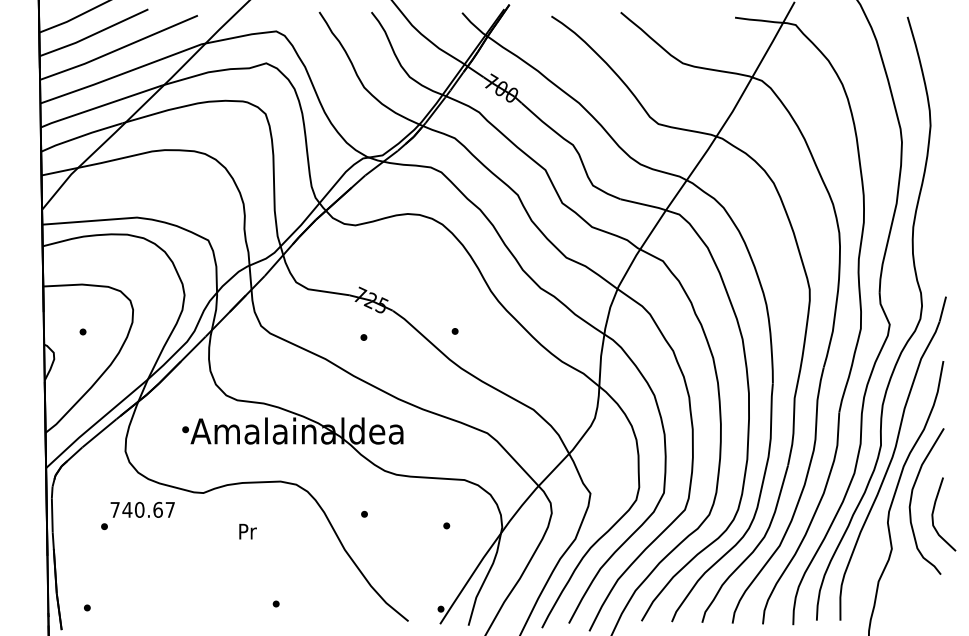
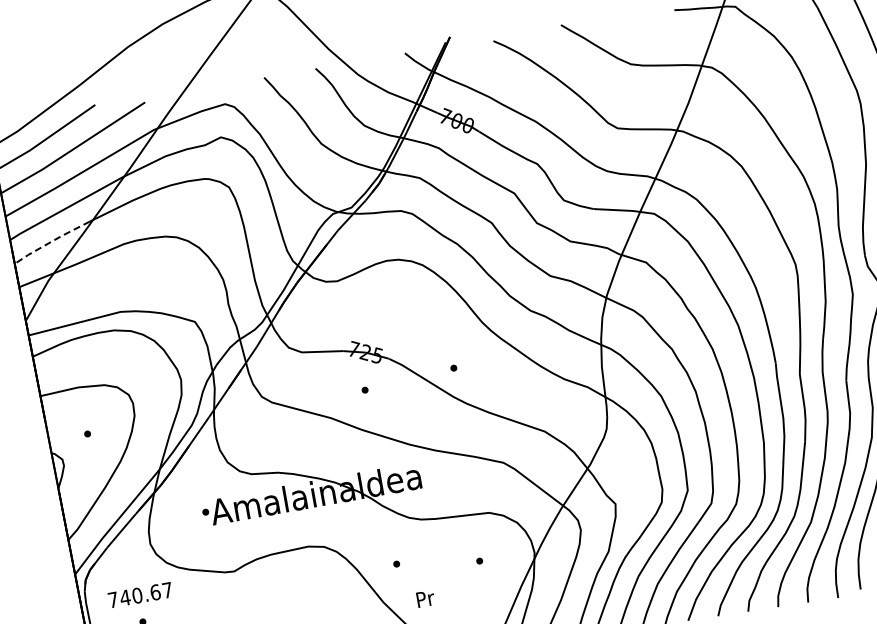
line: (80, 136) -> (50, 241), solid -> dashed
text: (142, 509) -> (140, 594), moved
text: (247, 531) -> (425, 598), moved

